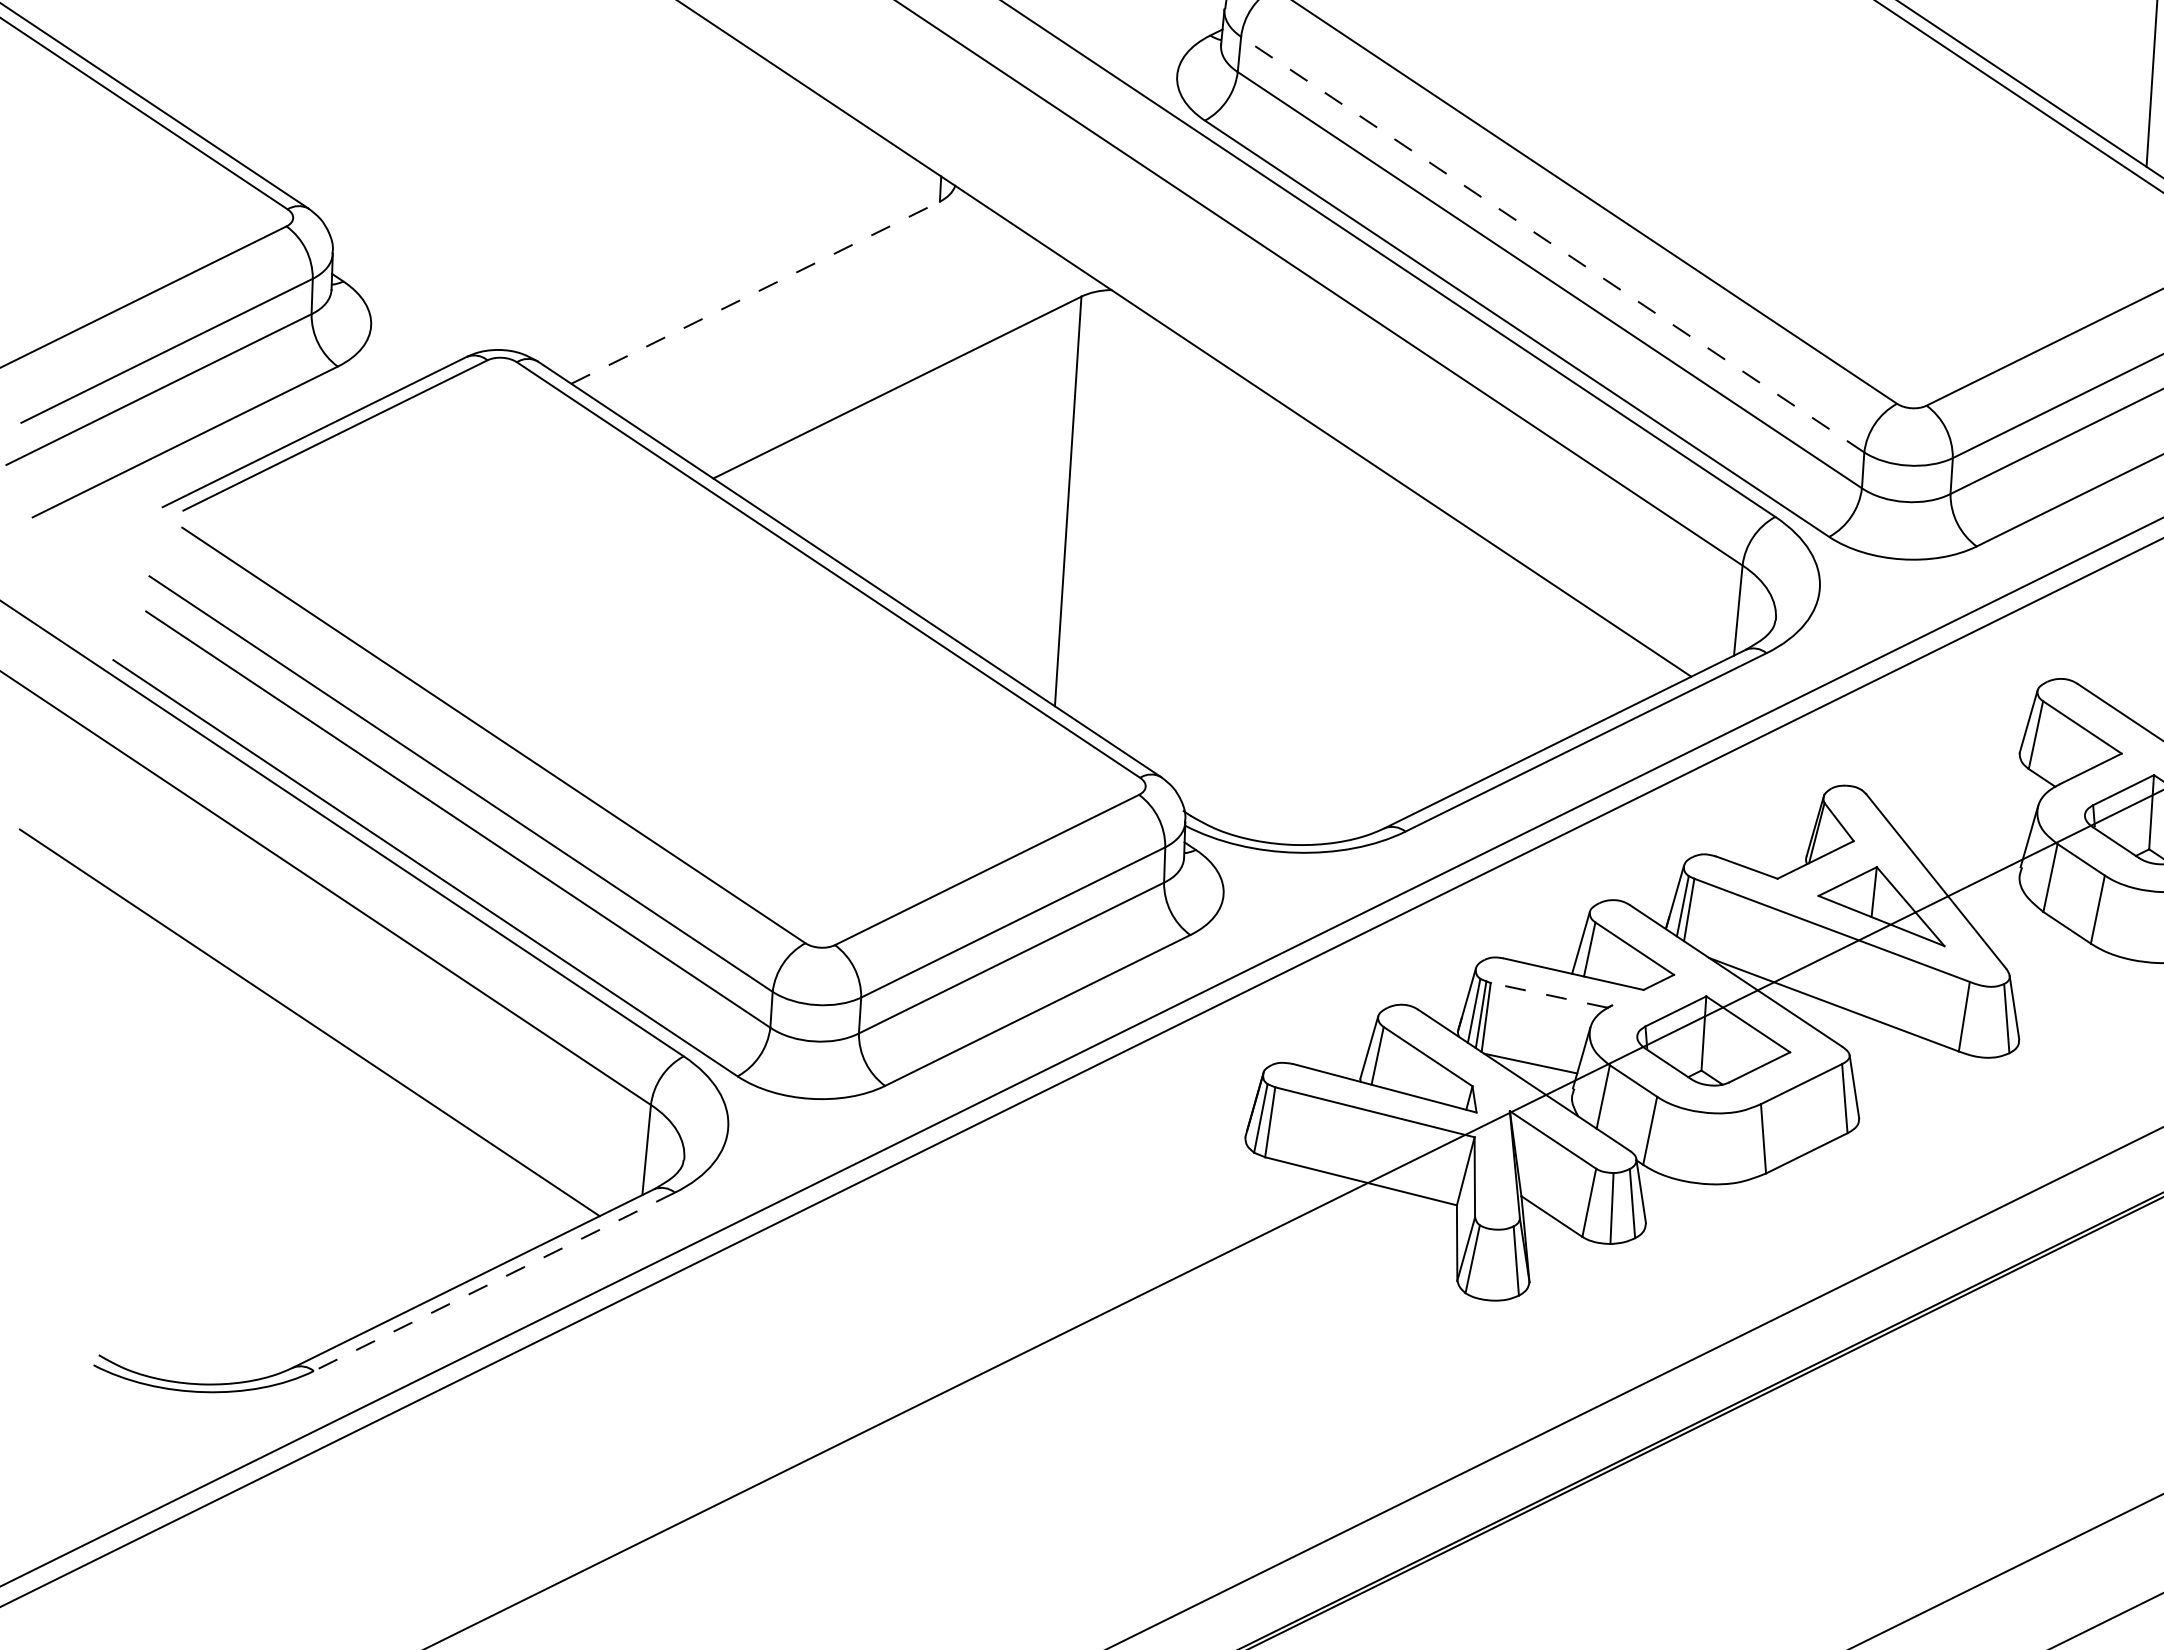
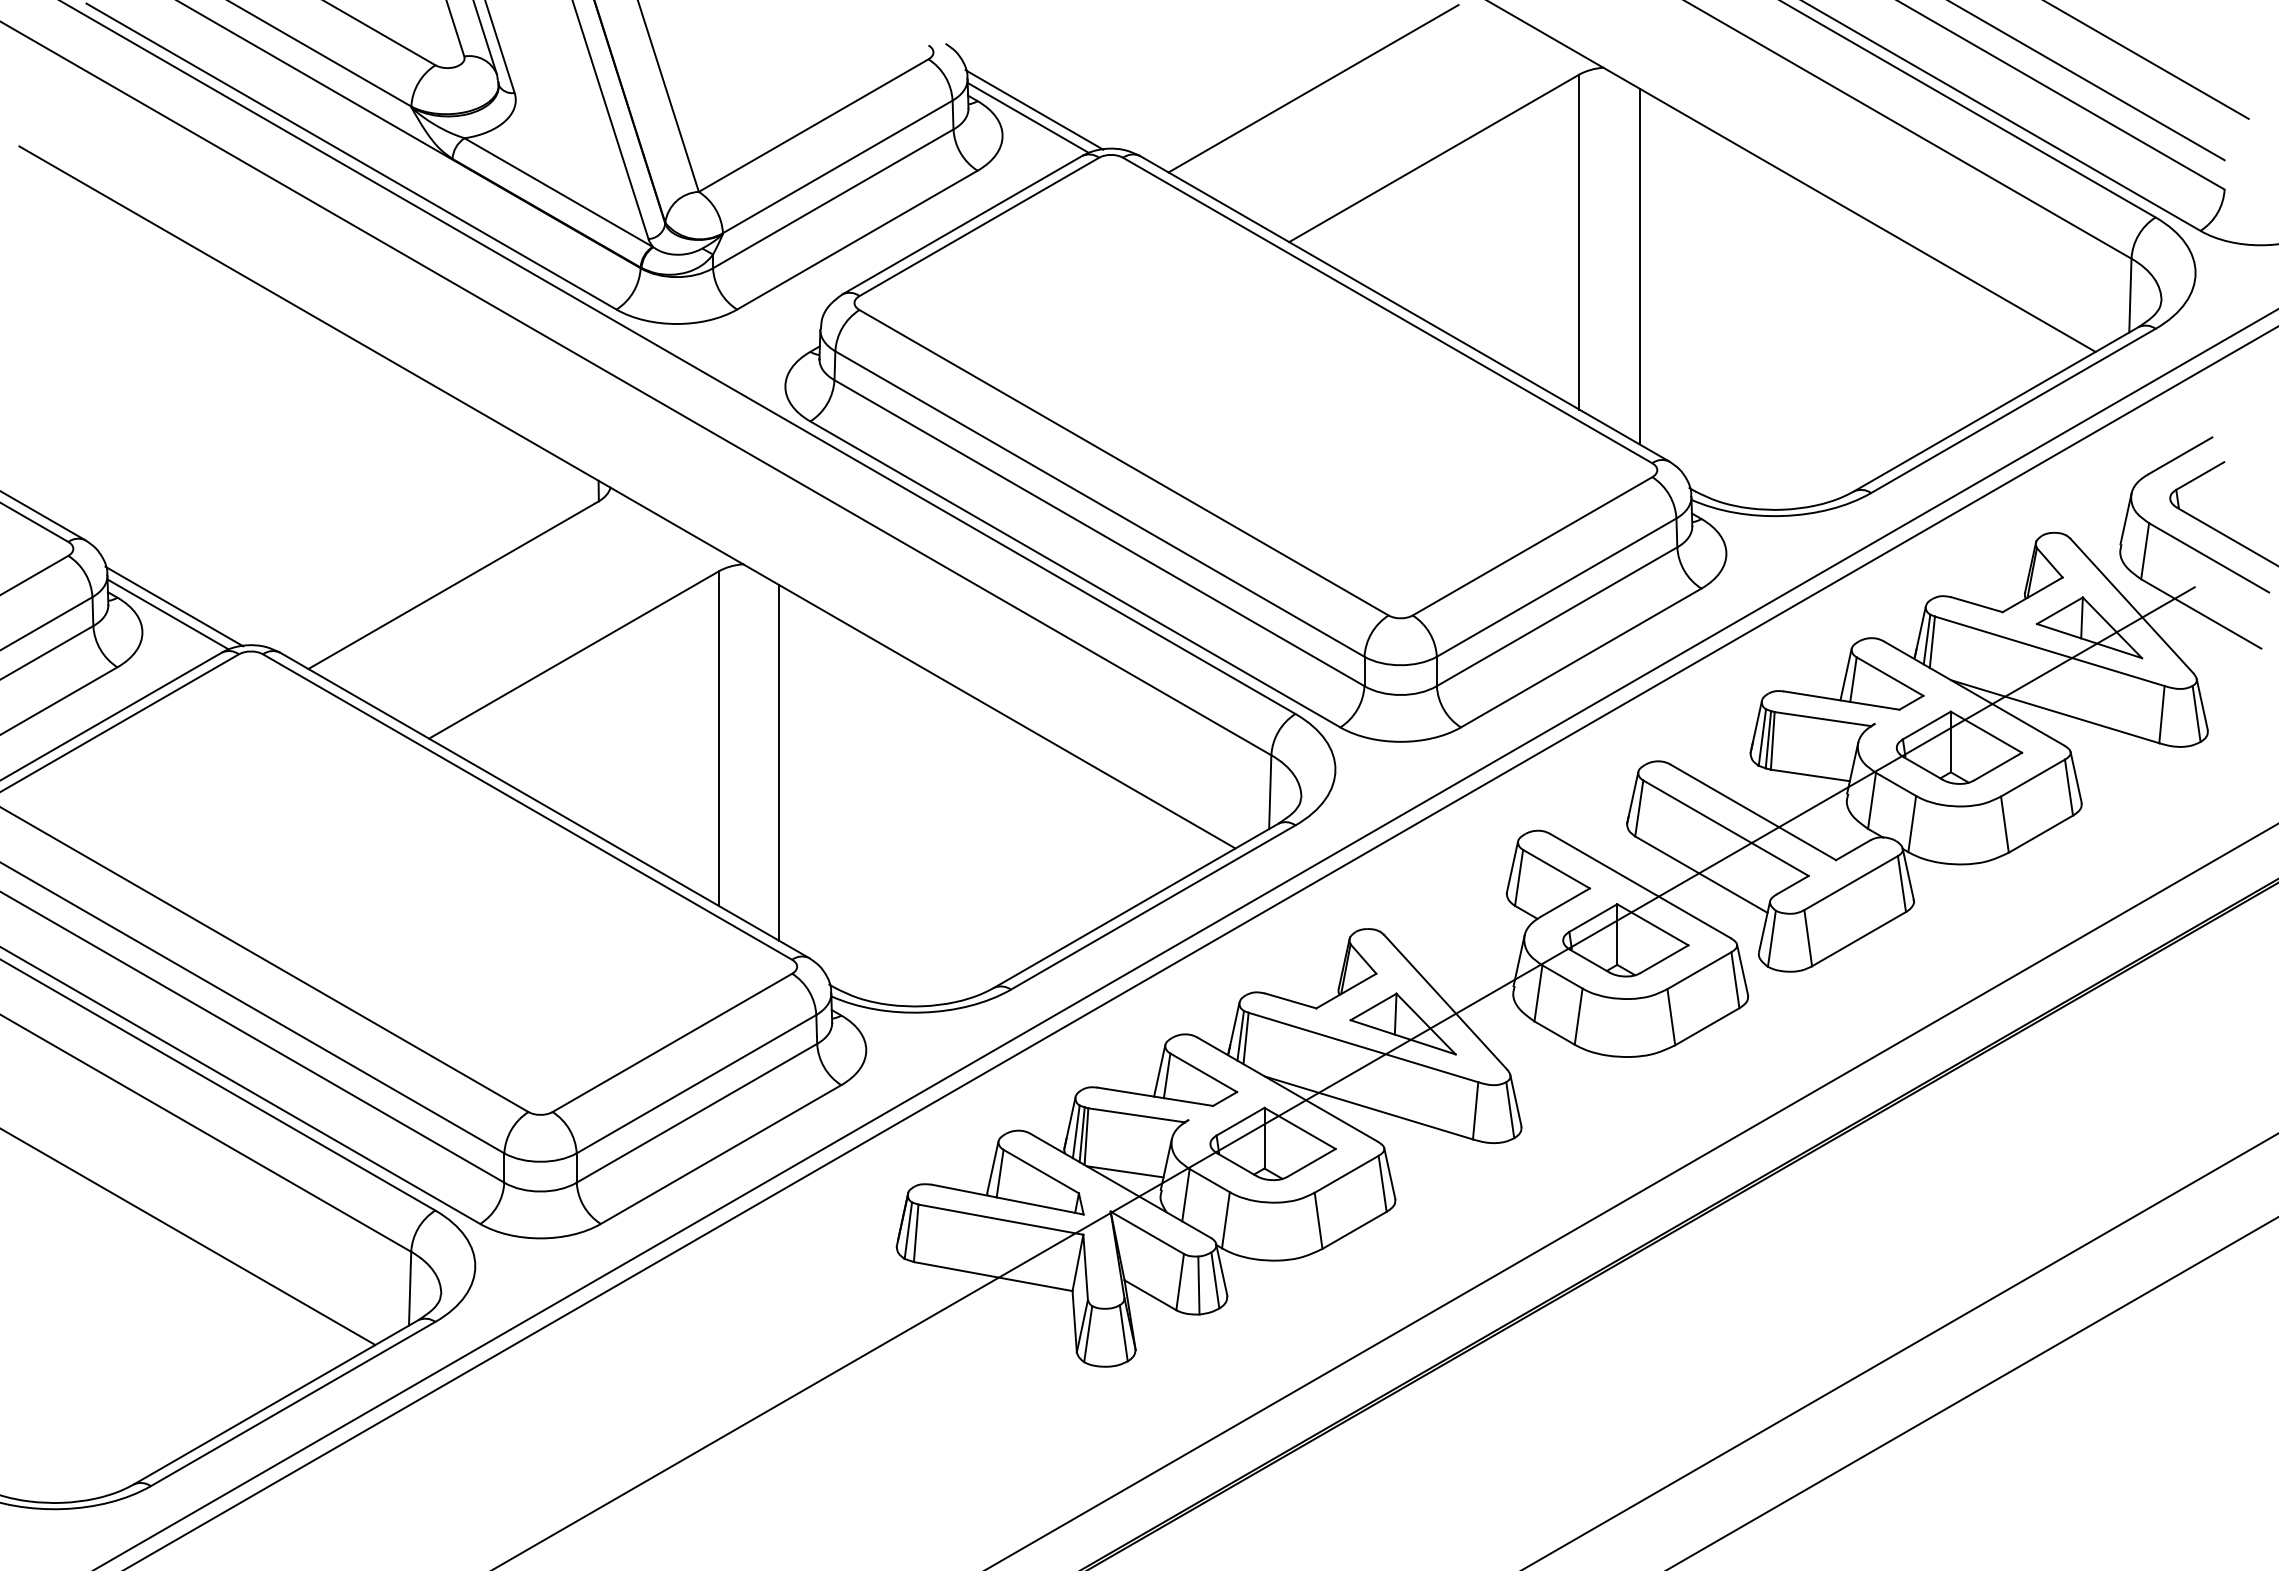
line: (1552, 243) -> (1099, 503), dashed -> solid
line: (755, 293) -> (453, 585), dashed -> solid
line: (412, 296) -> (174, 606), added
line: (403, 305) -> (167, 614), added
line: (1140, 535) -> (779, 762), added
line: (1549, 995) -> (1136, 1115), dashed -> solid
line: (493, 1282) -> (292, 1404), dashed -> solid

